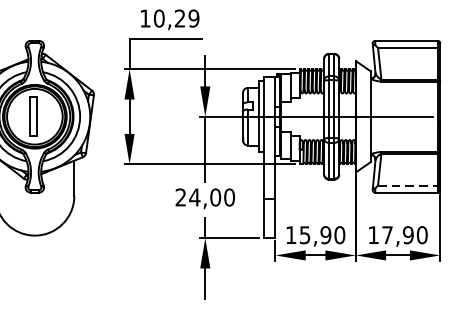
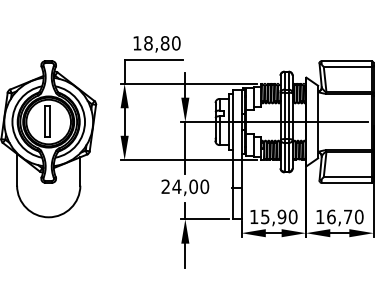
text: (176, 18) -> (162, 43), 10,29 -> 18,80
line: (407, 185) -> (347, 177), dashed -> solid
text: (397, 234) -> (339, 216), 17,90 -> 16,70

